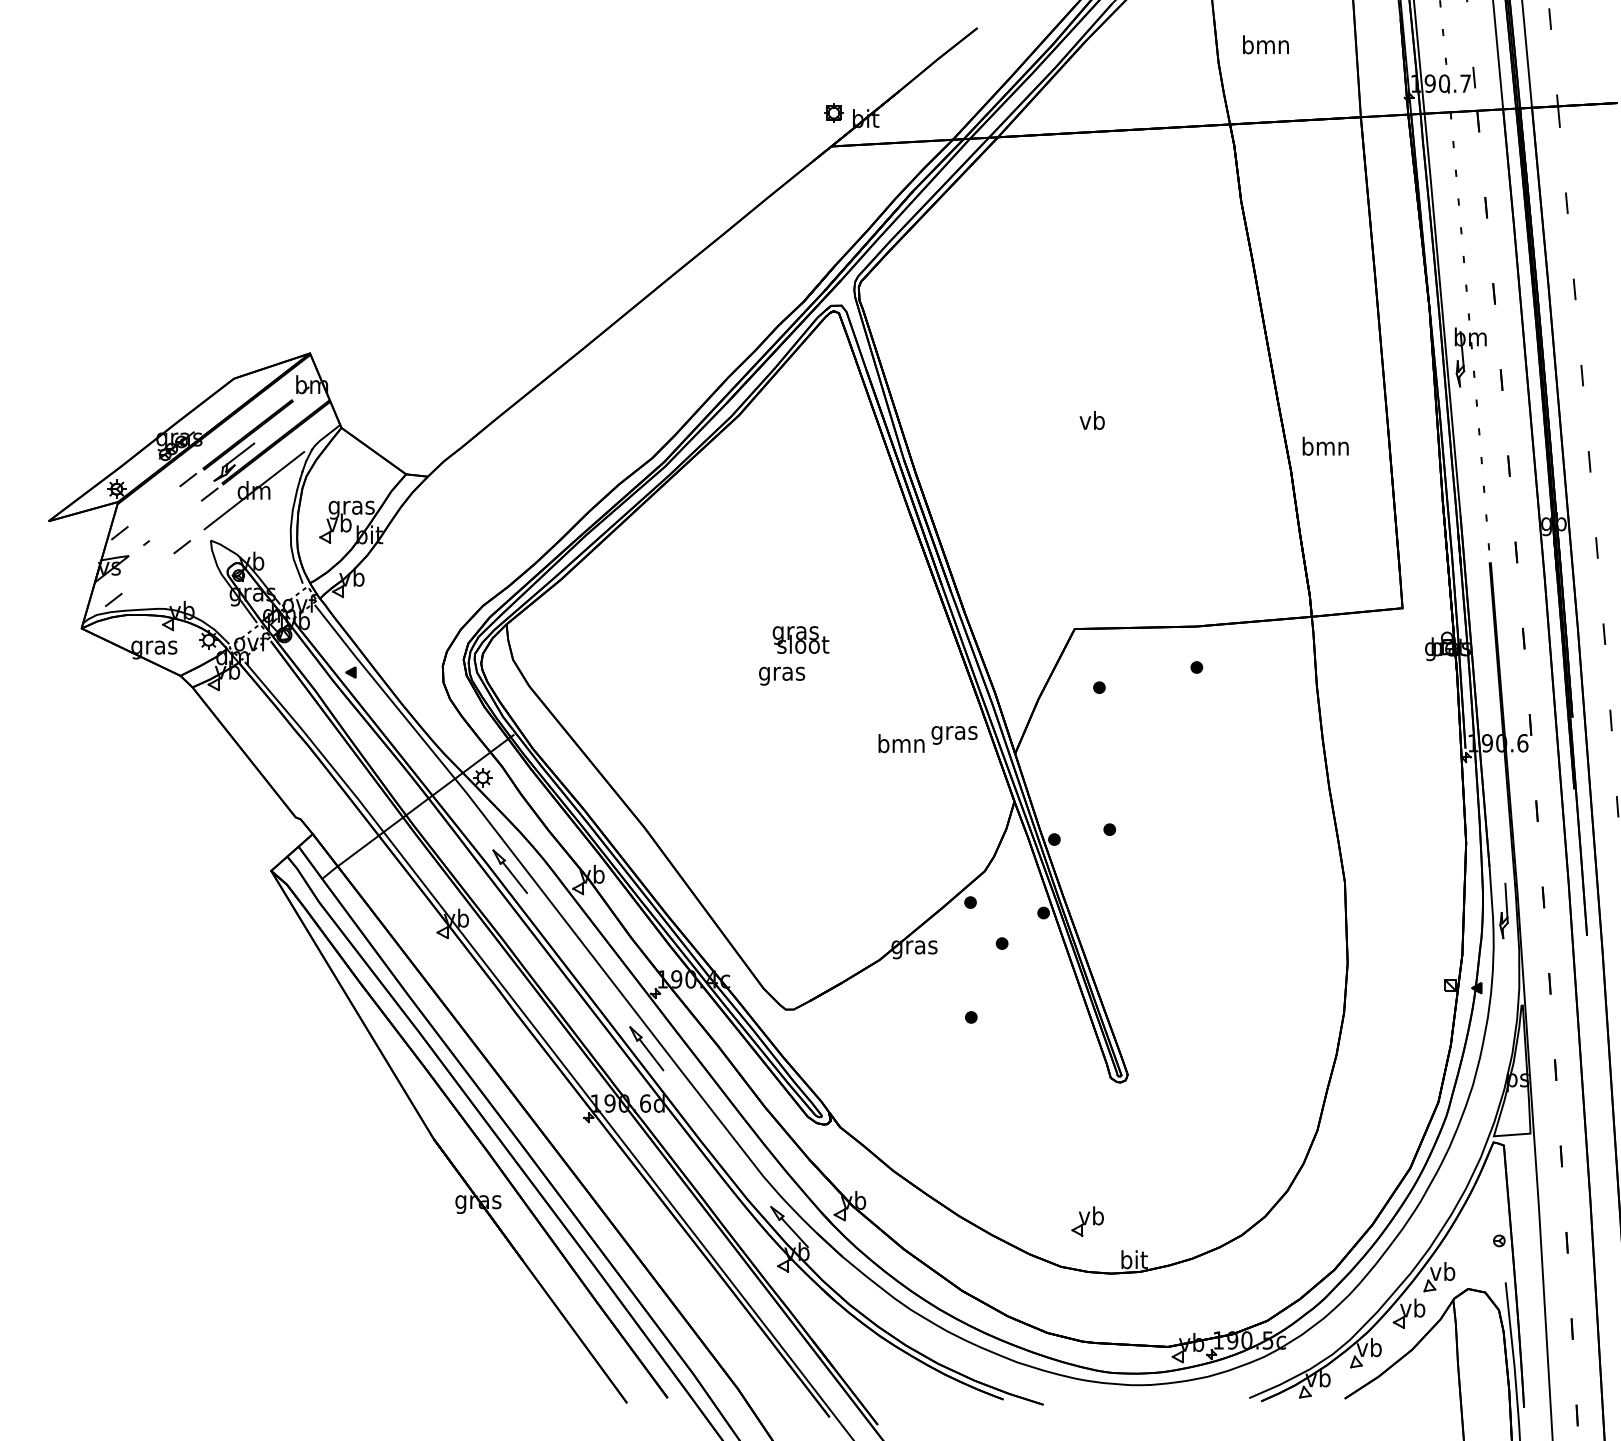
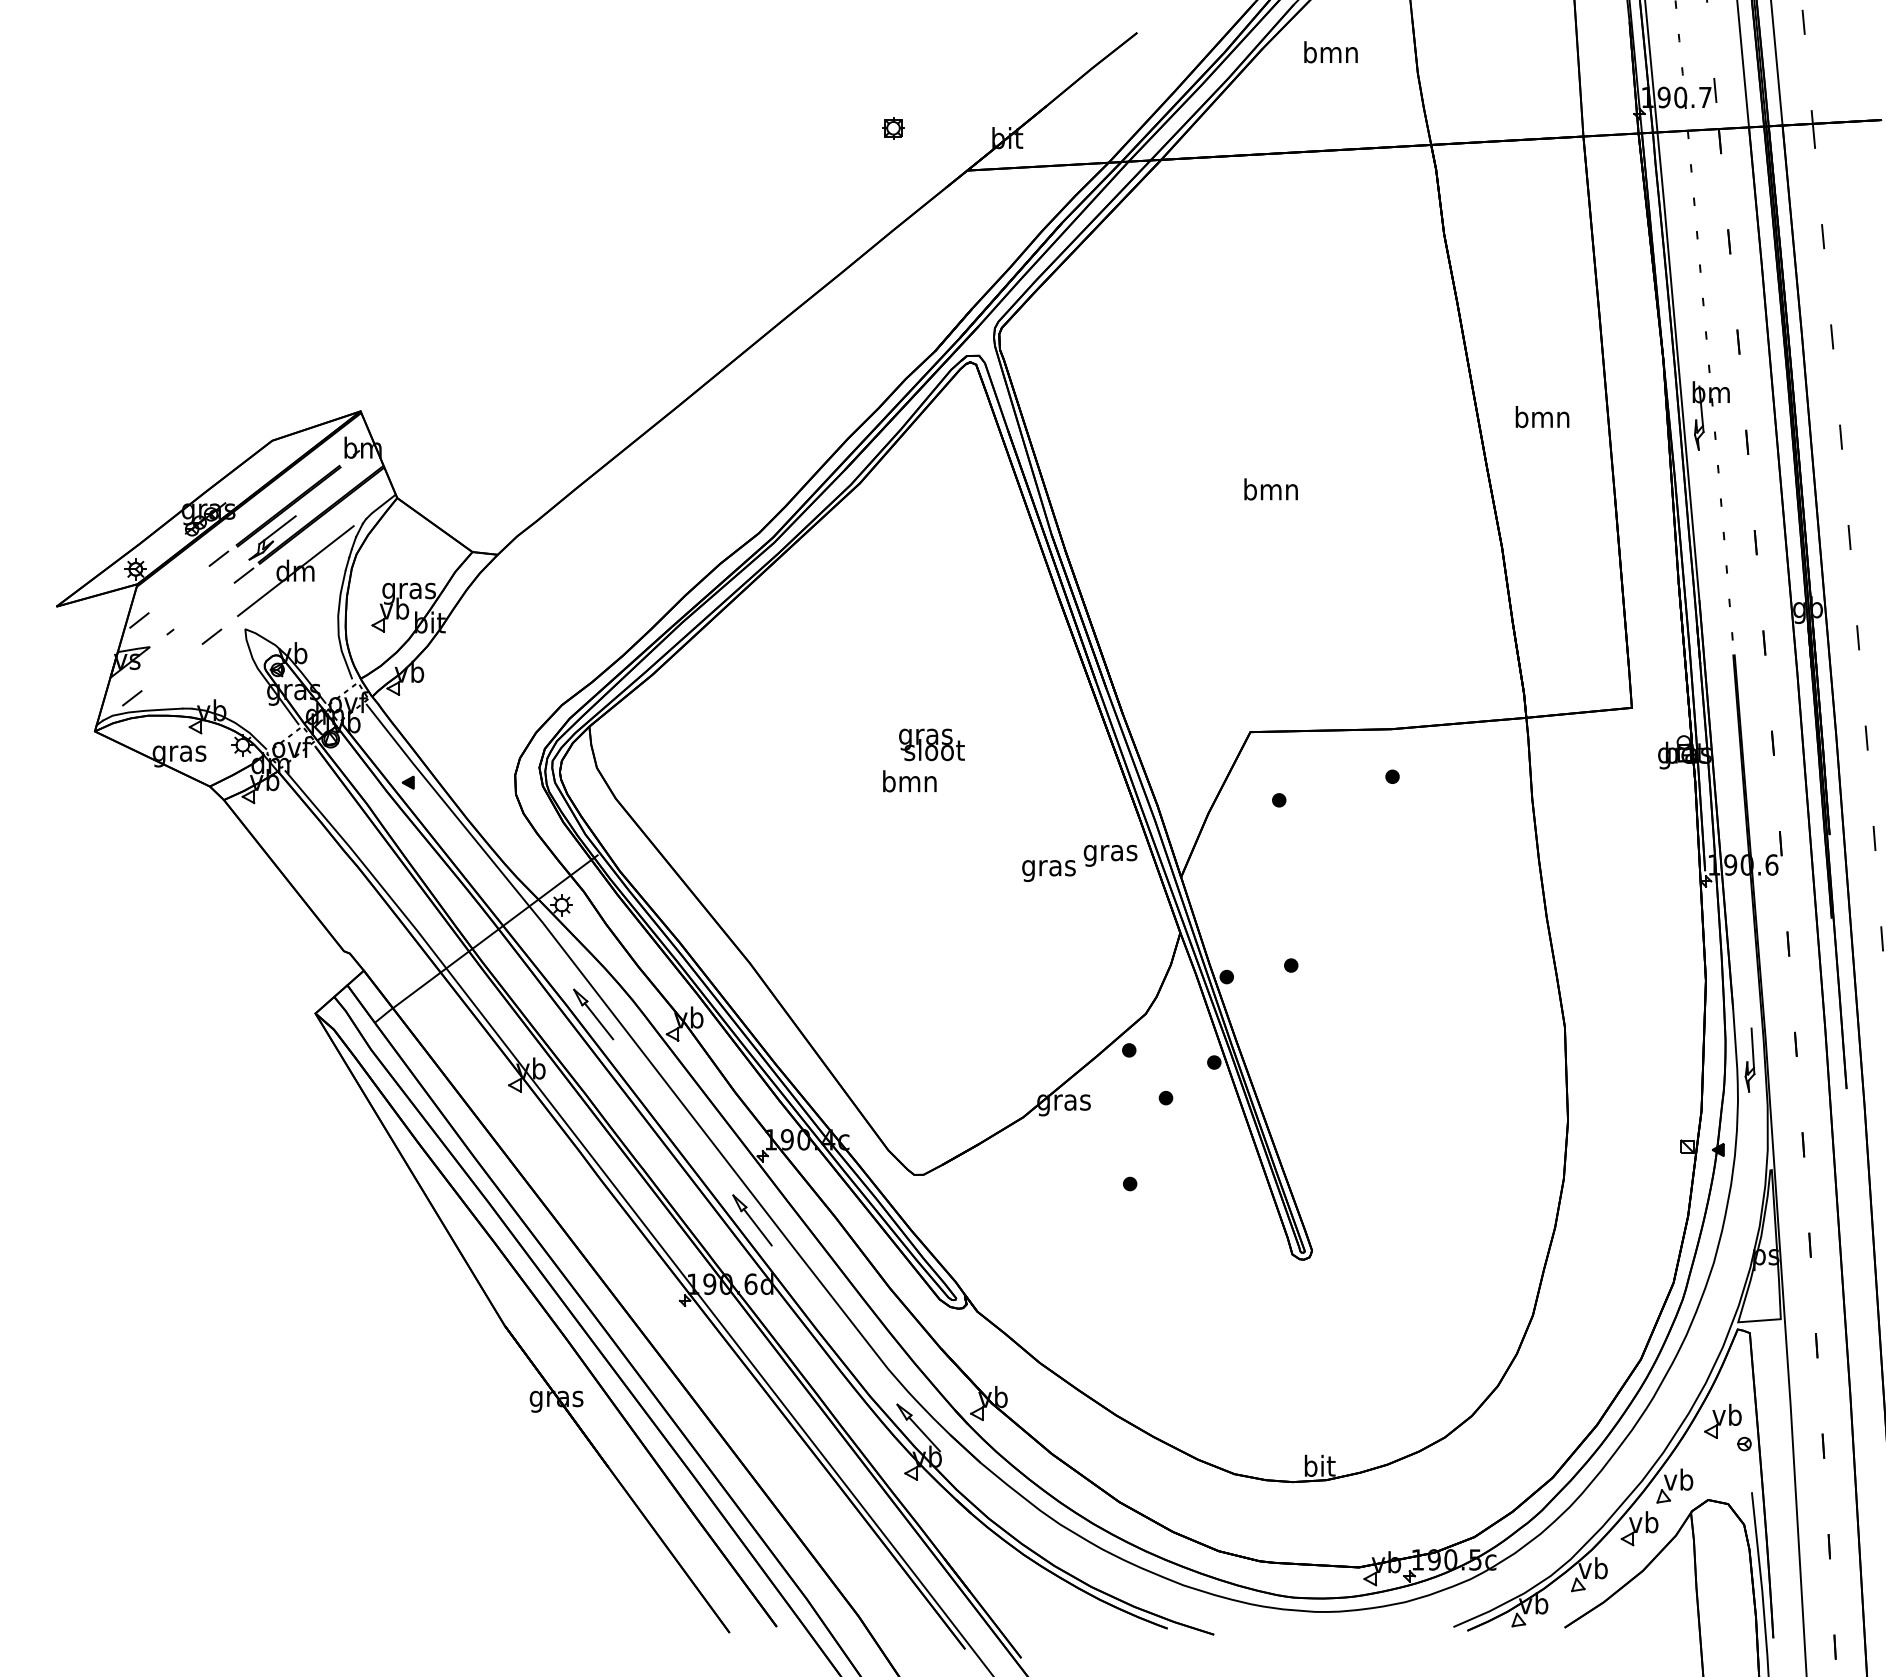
text: (1265, 44) -> (1330, 51), moved
part: (833, 112) -> (892, 127), moved
text: (1092, 420) -> (1271, 489), vb -> bmn
text: (1325, 445) -> (1542, 416), moved
text: (781, 673) -> (909, 783), gras -> bmn
text: (901, 745) -> (1048, 867), bmn -> gras
part: (1087, 1221) -> (1722, 1421), moved

